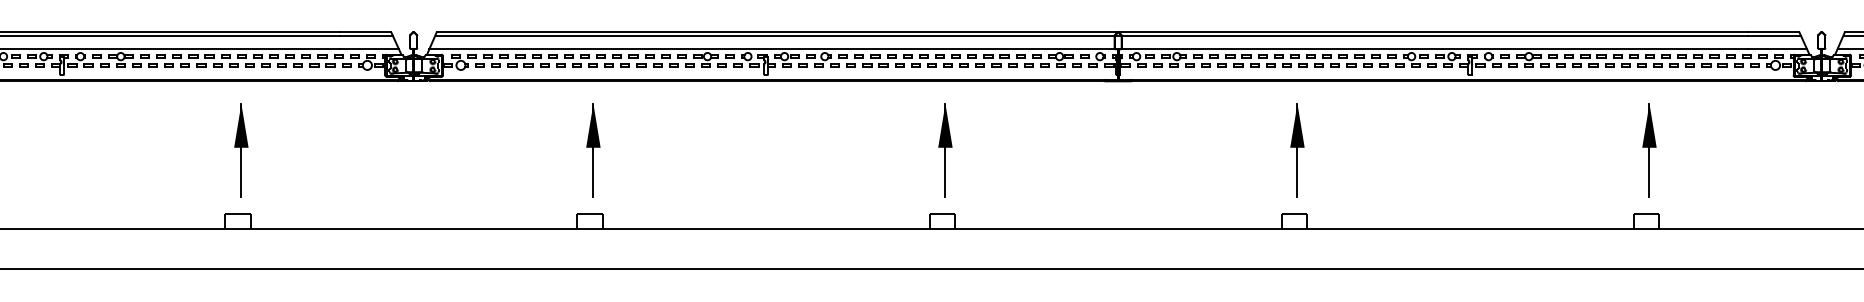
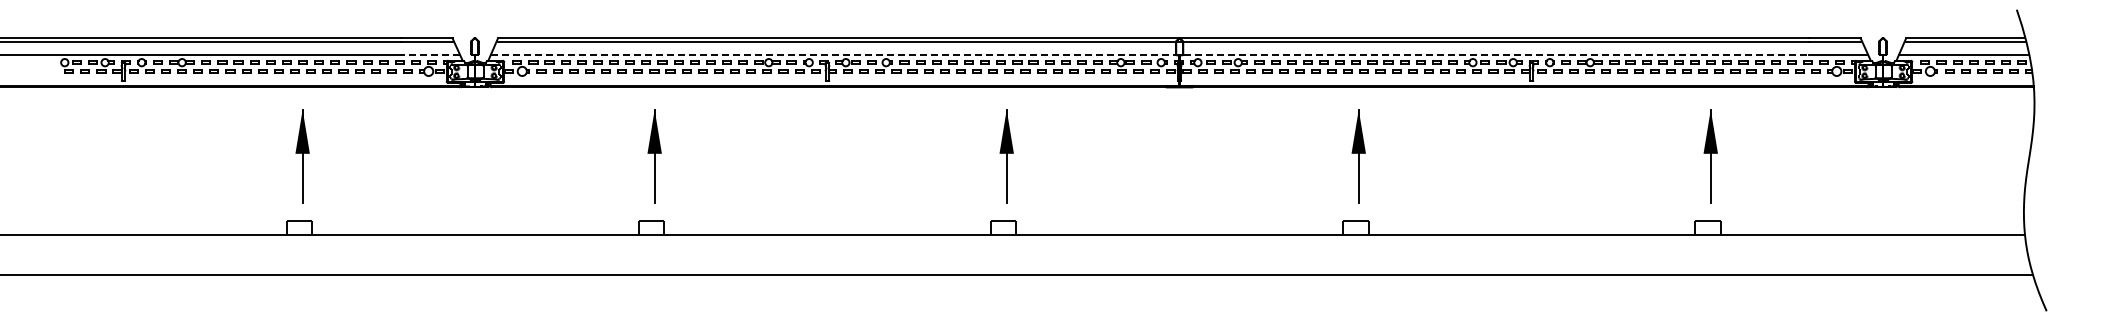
line: (369, 49) -> (430, 55), solid -> dashed
line: (1089, 49) -> (1150, 55), solid -> dashed

